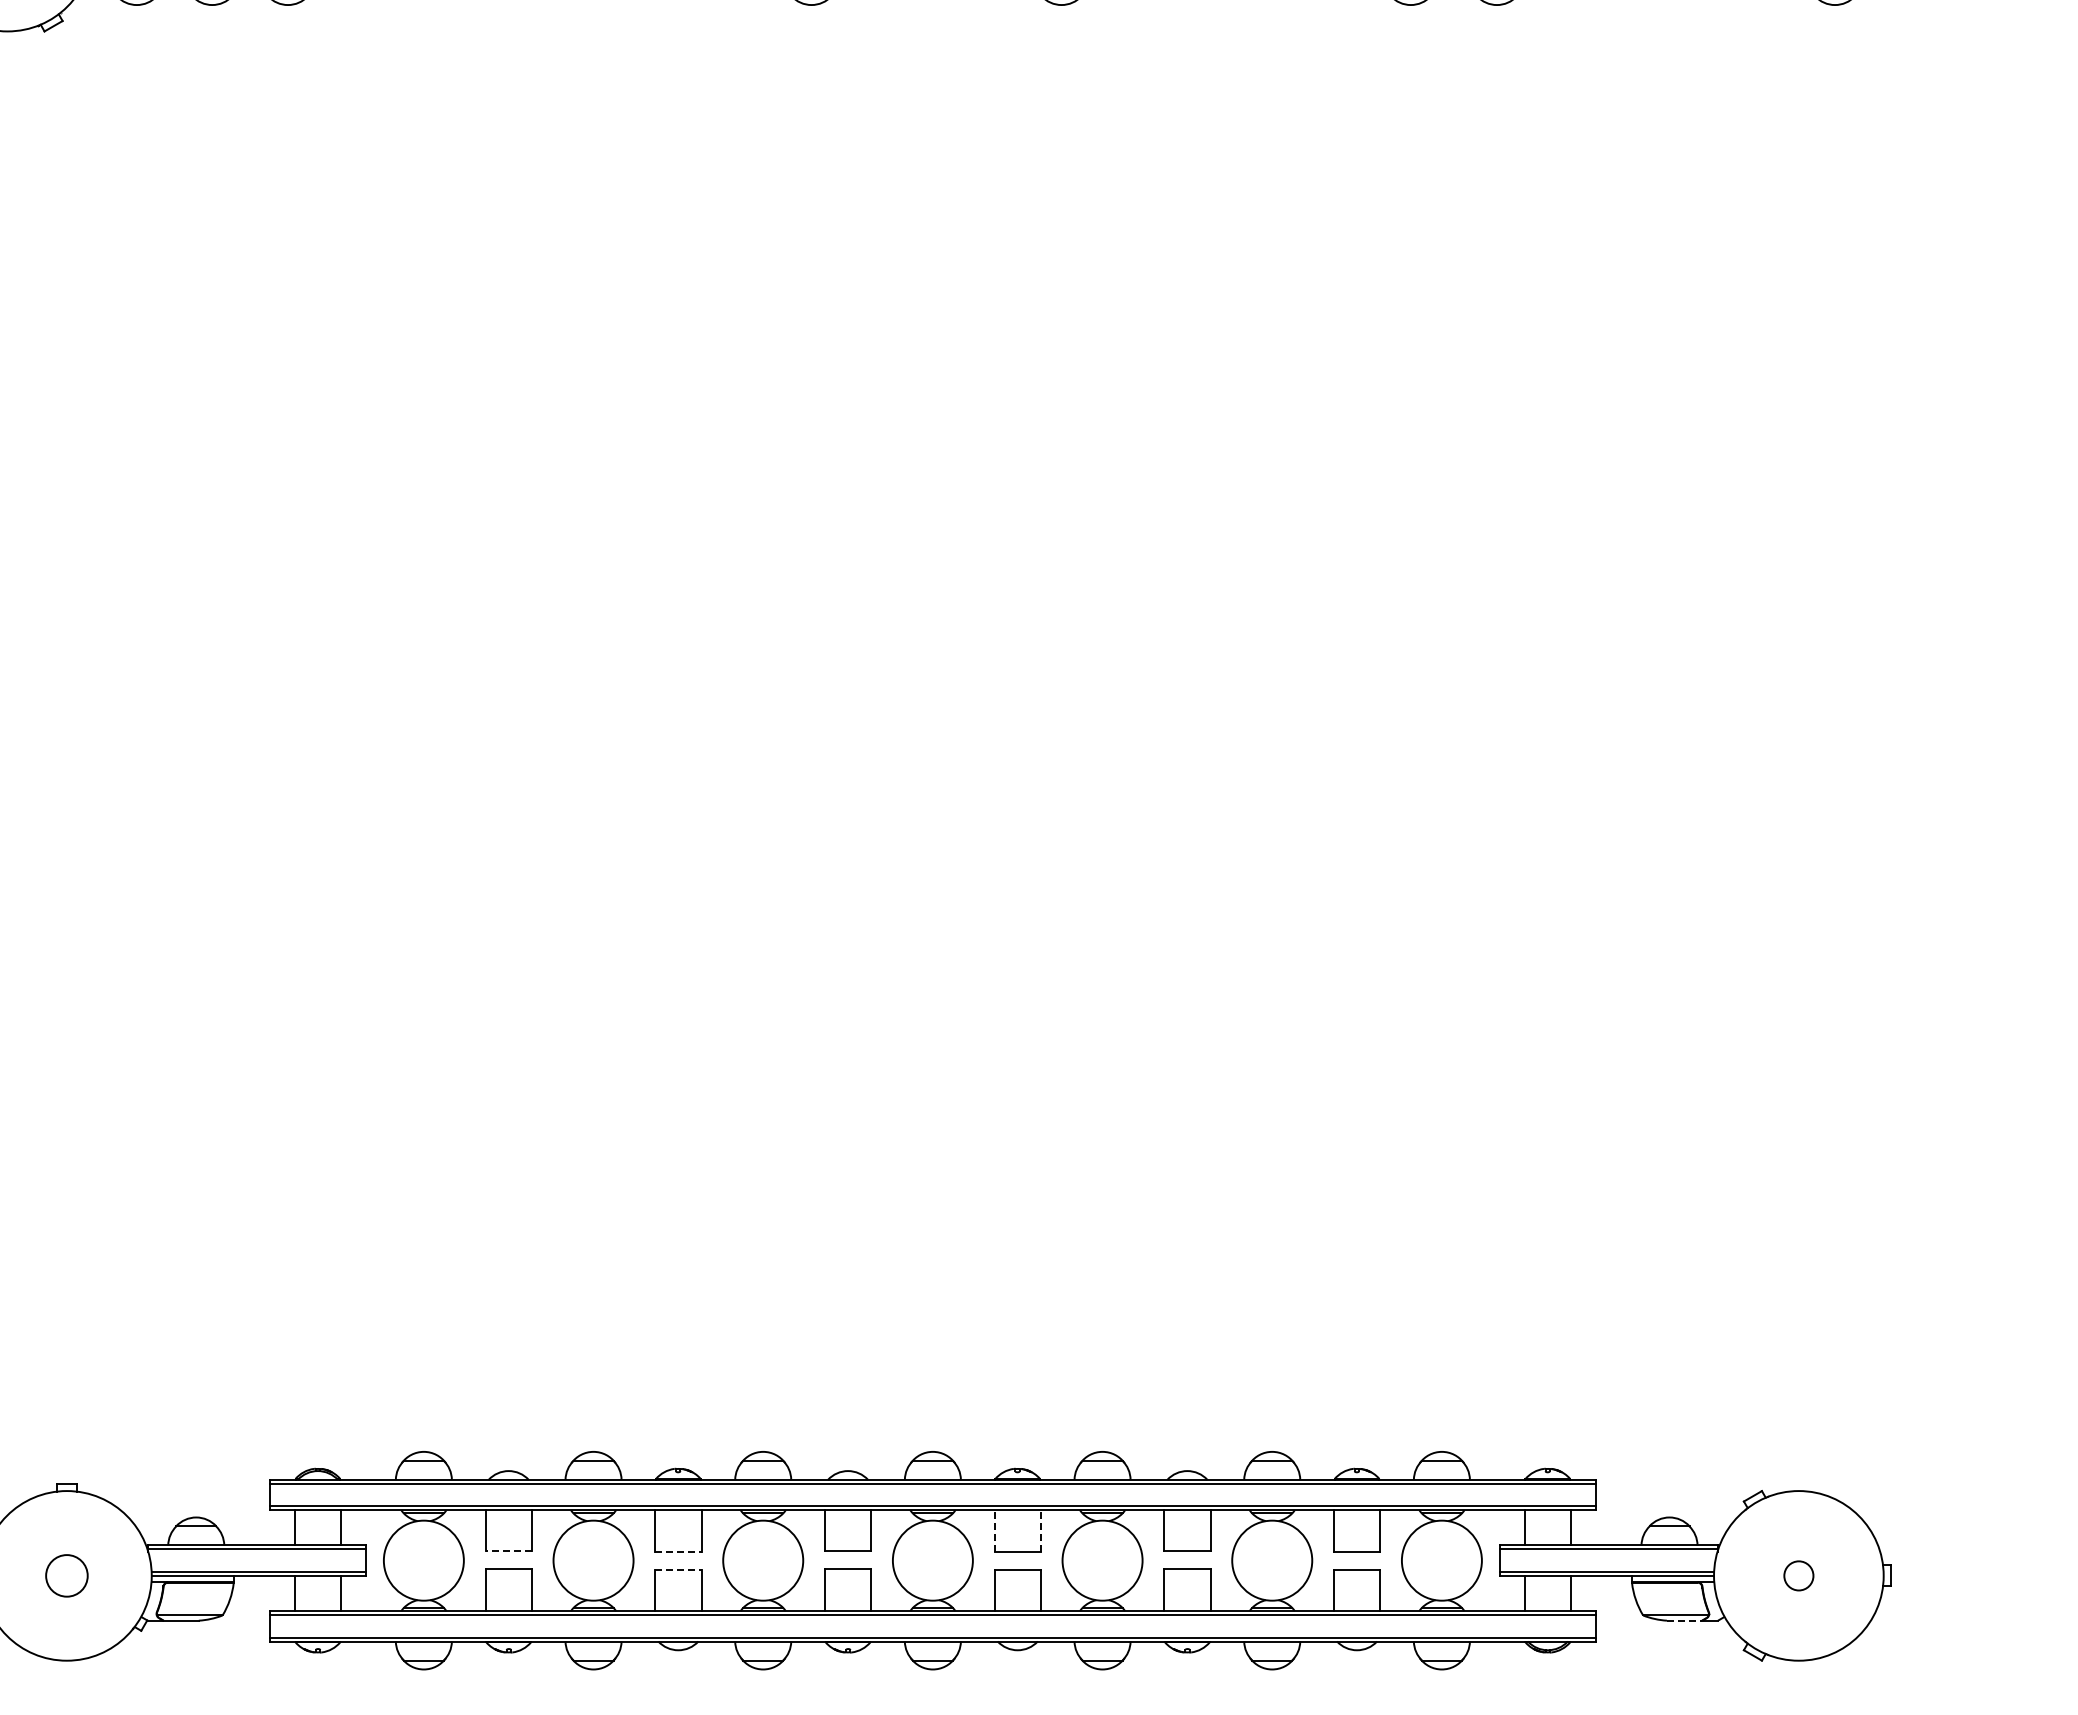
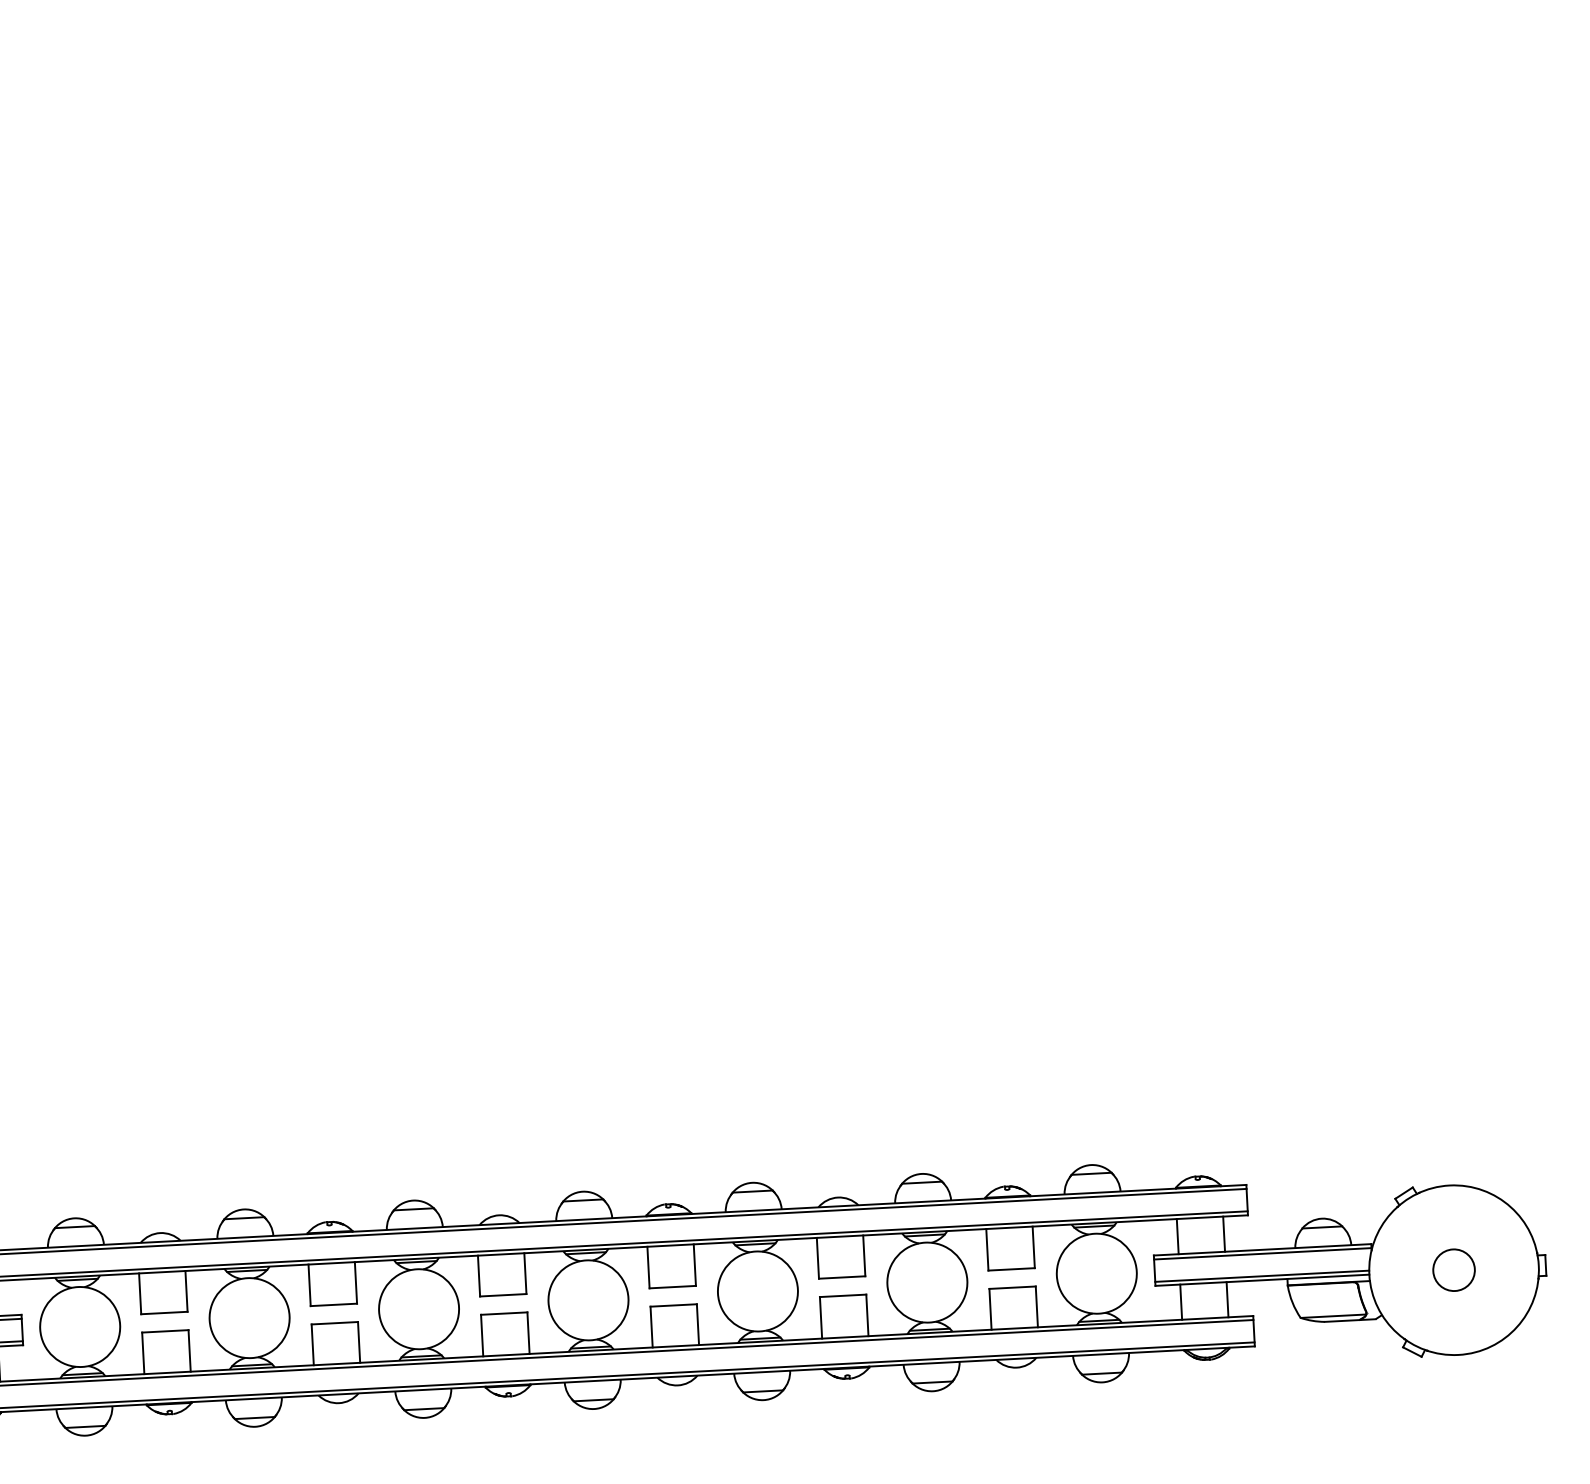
line: (994, 1531) -> (648, 1268), dashed -> solid
line: (1040, 1531) -> (694, 1265), dashed -> solid
line: (508, 1551) -> (164, 1313), dashed -> solid
line: (678, 1551) -> (333, 1304), dashed -> solid
line: (678, 1570) -> (334, 1323), dashed -> solid
circle: (1798, 1575) -> (1453, 1269), size x1.43
line: (1684, 1620) -> (1342, 1320), dashed -> solid

